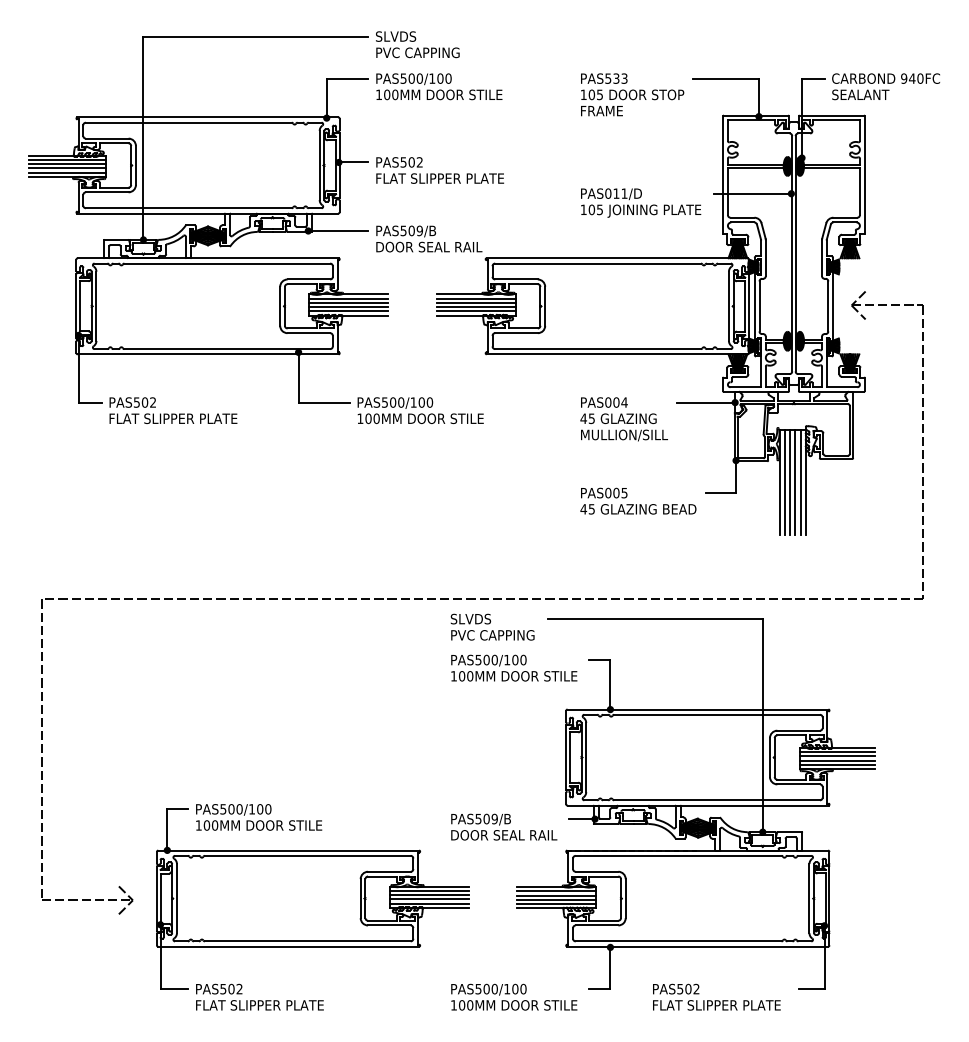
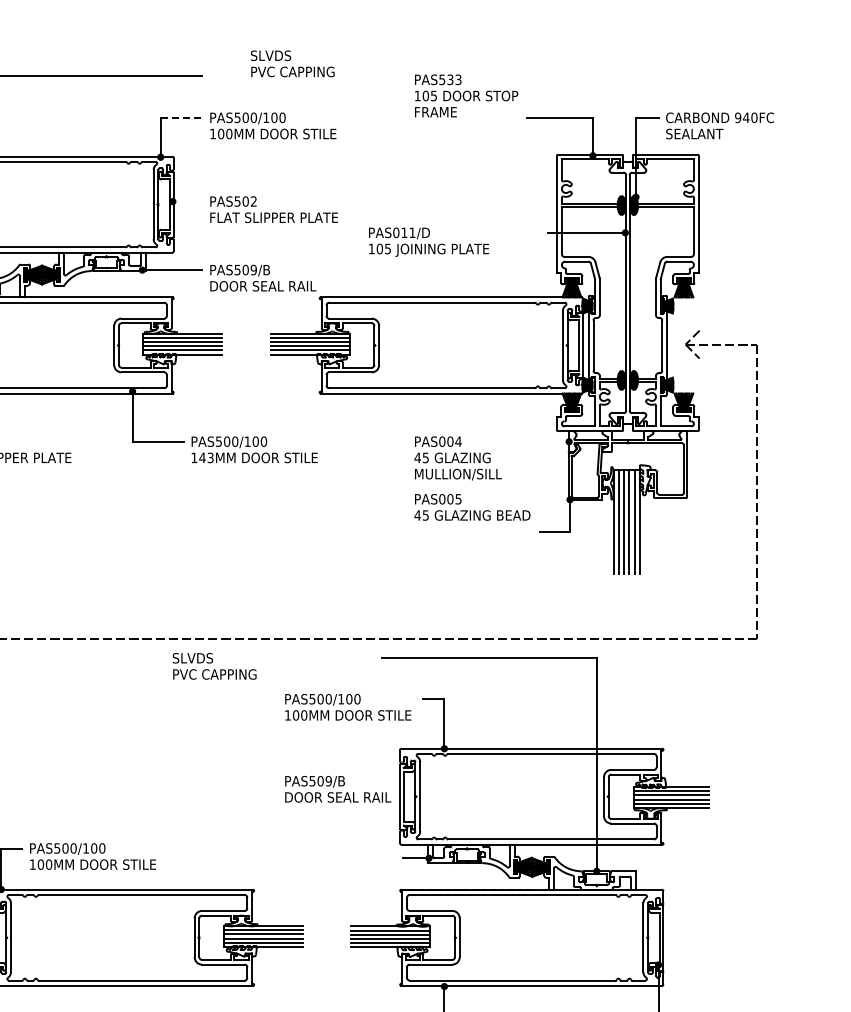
text: (417, 44) -> (292, 63), moved
line: (347, 78) -> (181, 117), solid -> dashed
text: (632, 94) -> (466, 95), moved
line: (353, 162) -> (187, 201), removed
text: (641, 202) -> (429, 241), moved
line: (706, 402) -> (540, 441), removed
text: (372, 418) -> (206, 457), 100MM -> 143MM
text: (638, 500) -> (472, 506), moved
text: (492, 626) -> (214, 665), moved
text: (504, 826) -> (338, 788), moved

